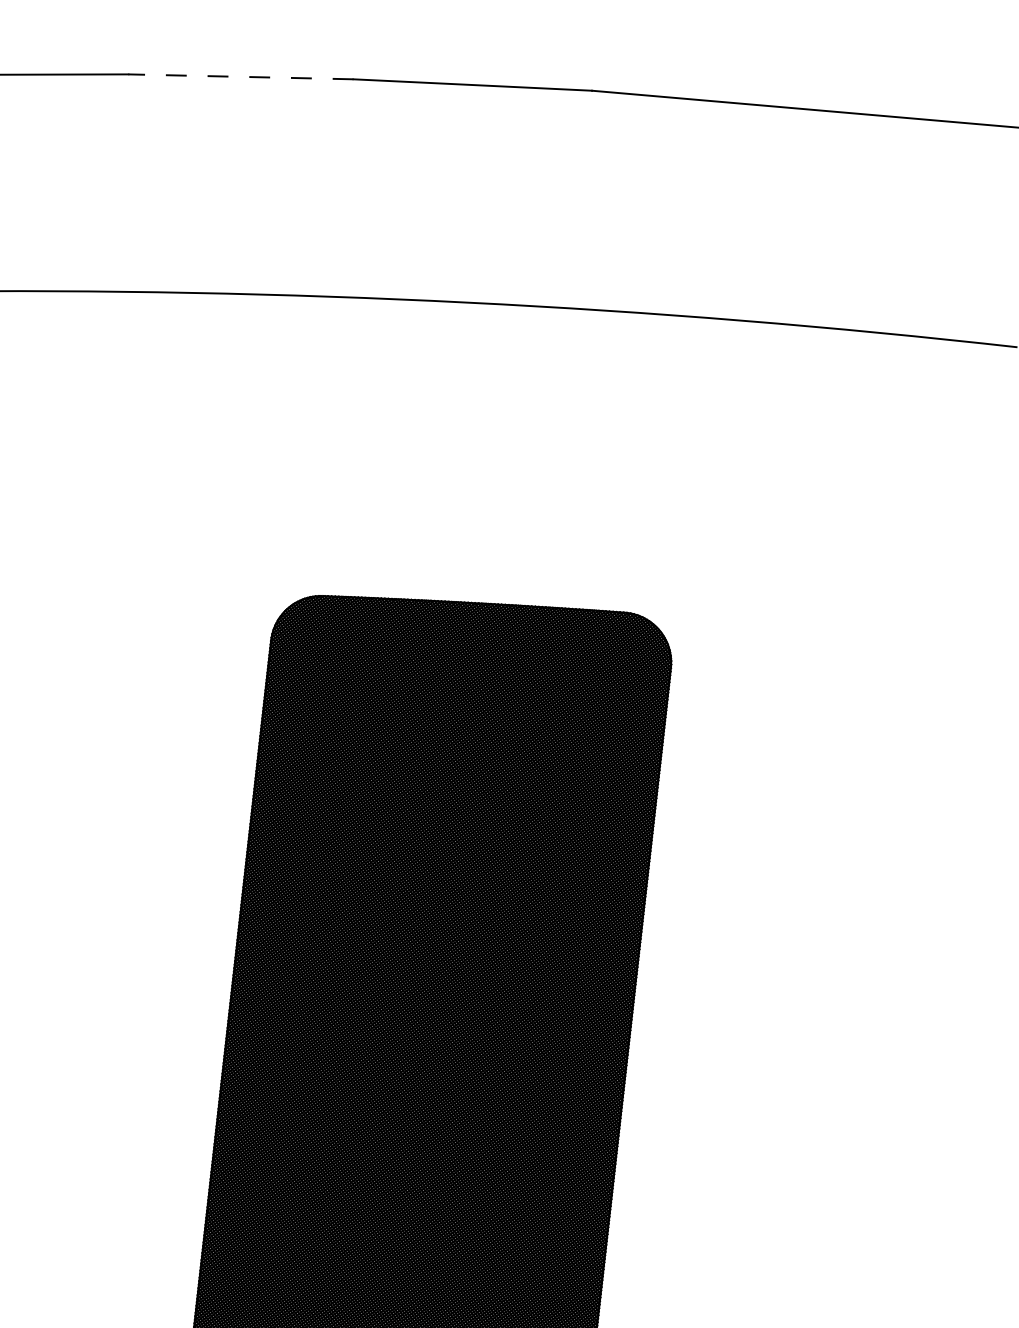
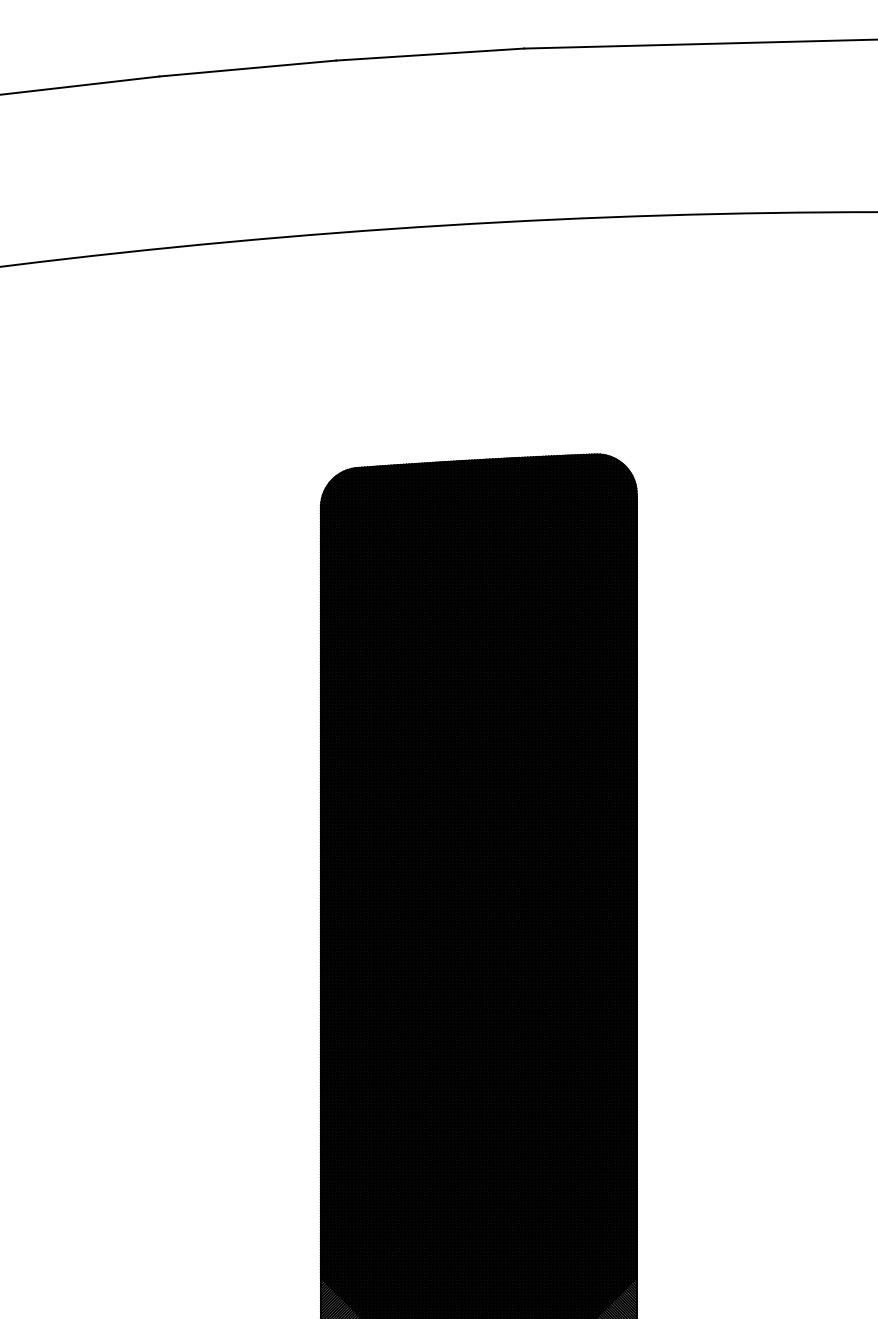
line: (240, 76) -> (247, 68), dashed -> solid

